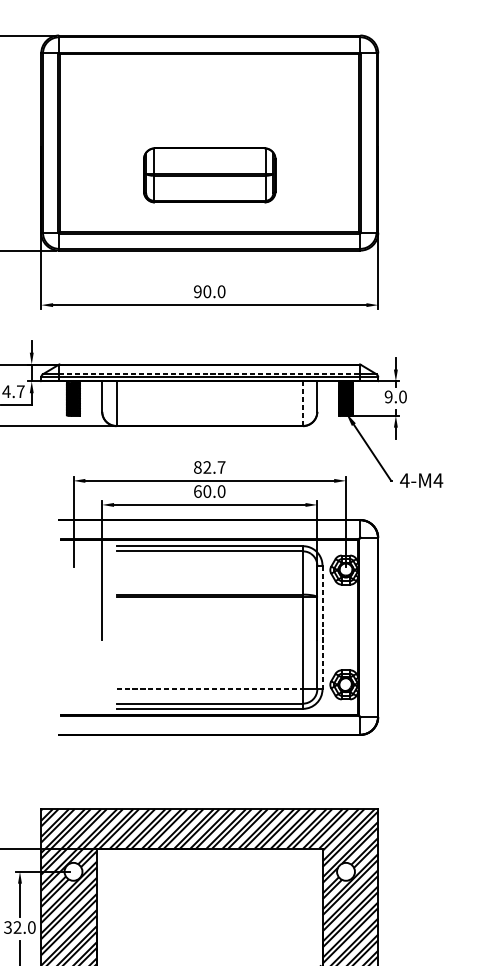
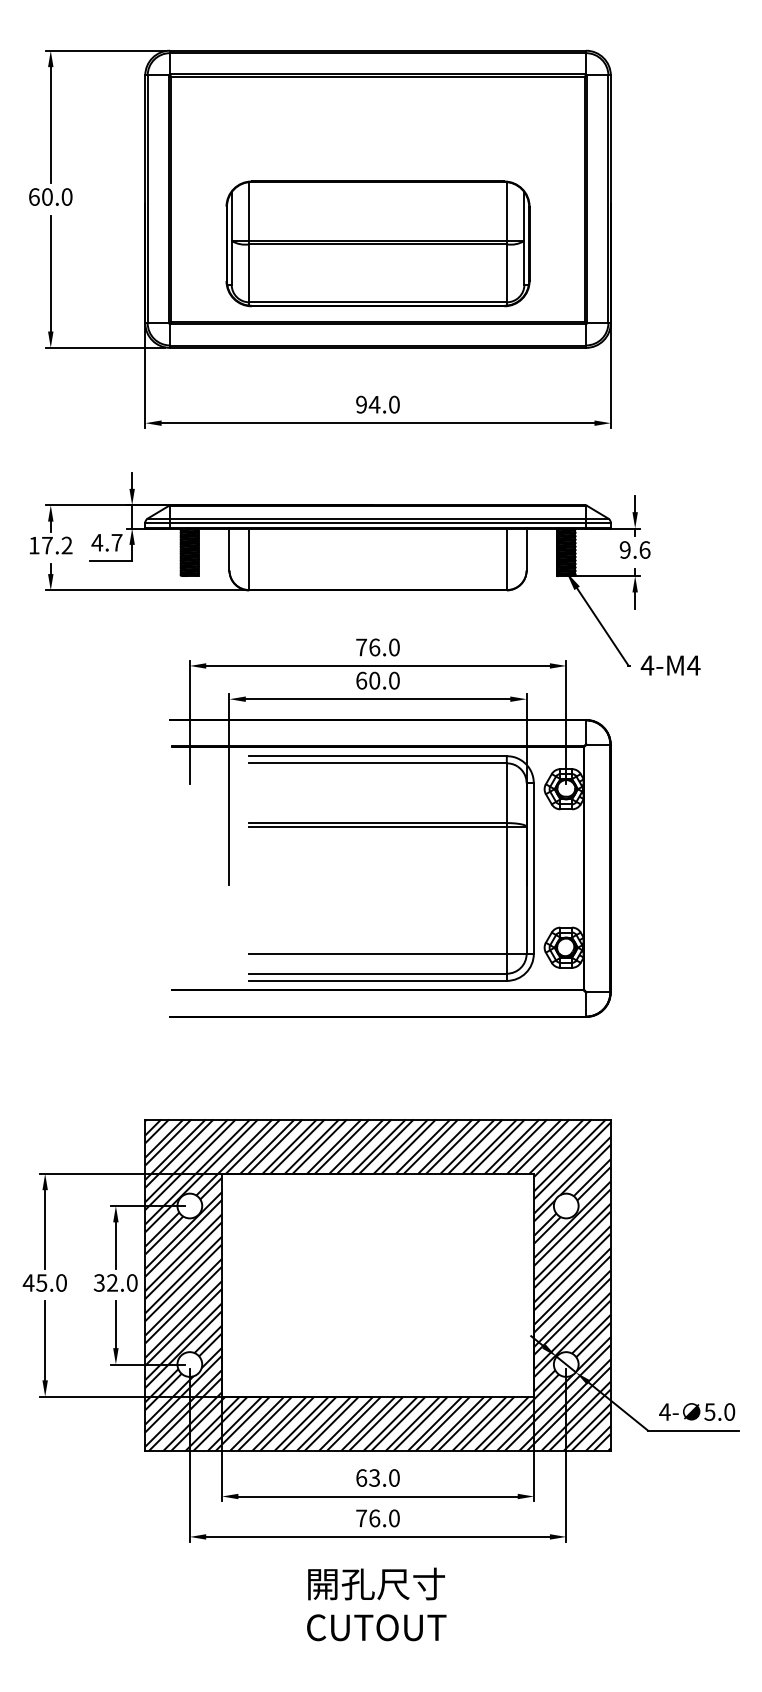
part: (209, 175) -> (377, 243), size x1.67
text: (207, 291) -> (374, 404), 90.0 -> 94.0
line: (210, 374) -> (378, 518), dashed -> solid
text: (402, 396) -> (644, 549), 9.0 -> 9.6
line: (302, 403) -> (506, 559), dashed -> solid
text: (209, 467) -> (377, 647), 82.7 -> 76.0
line: (322, 628) -> (533, 869), dashed -> solid
line: (210, 689) -> (378, 953), dashed -> solid

